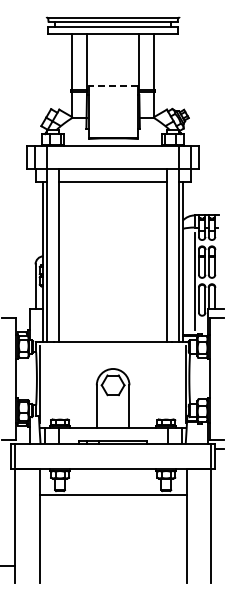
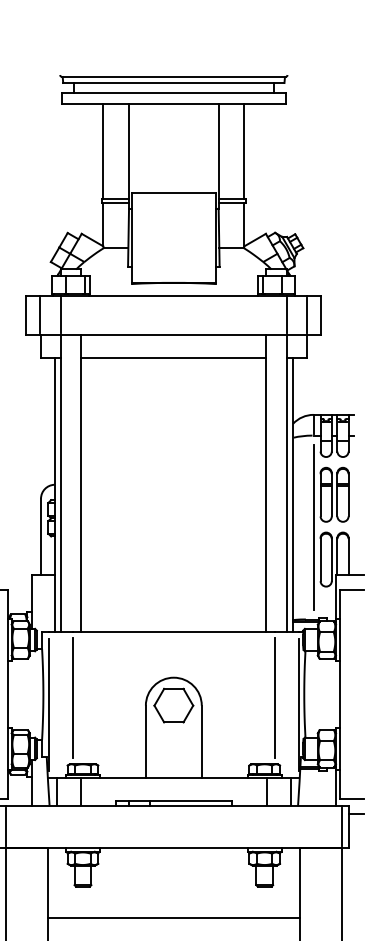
line: (113, 85) -> (174, 192), dashed -> solid
line: (54, 380) -> (73, 697), added
line: (172, 380) -> (275, 697), added
line: (112, 495) -> (172, 918), moved

